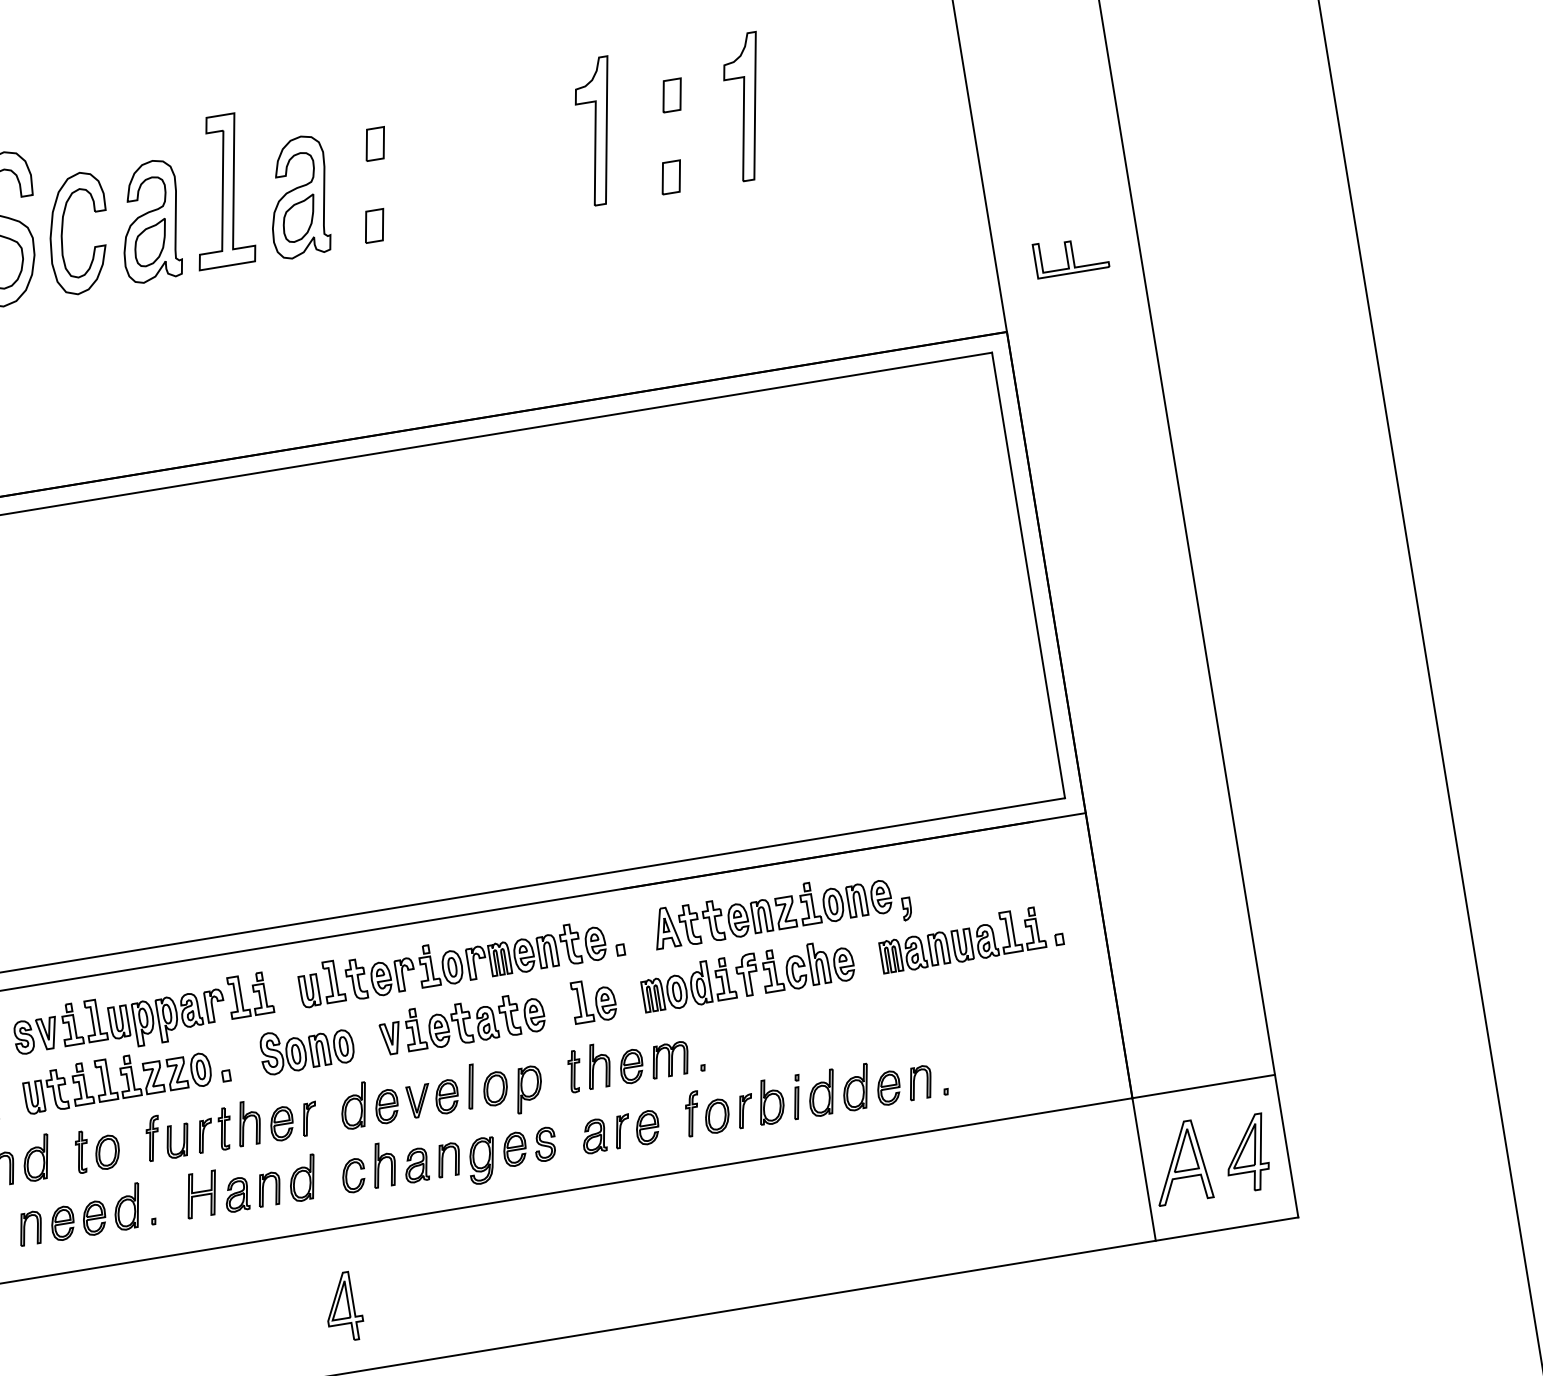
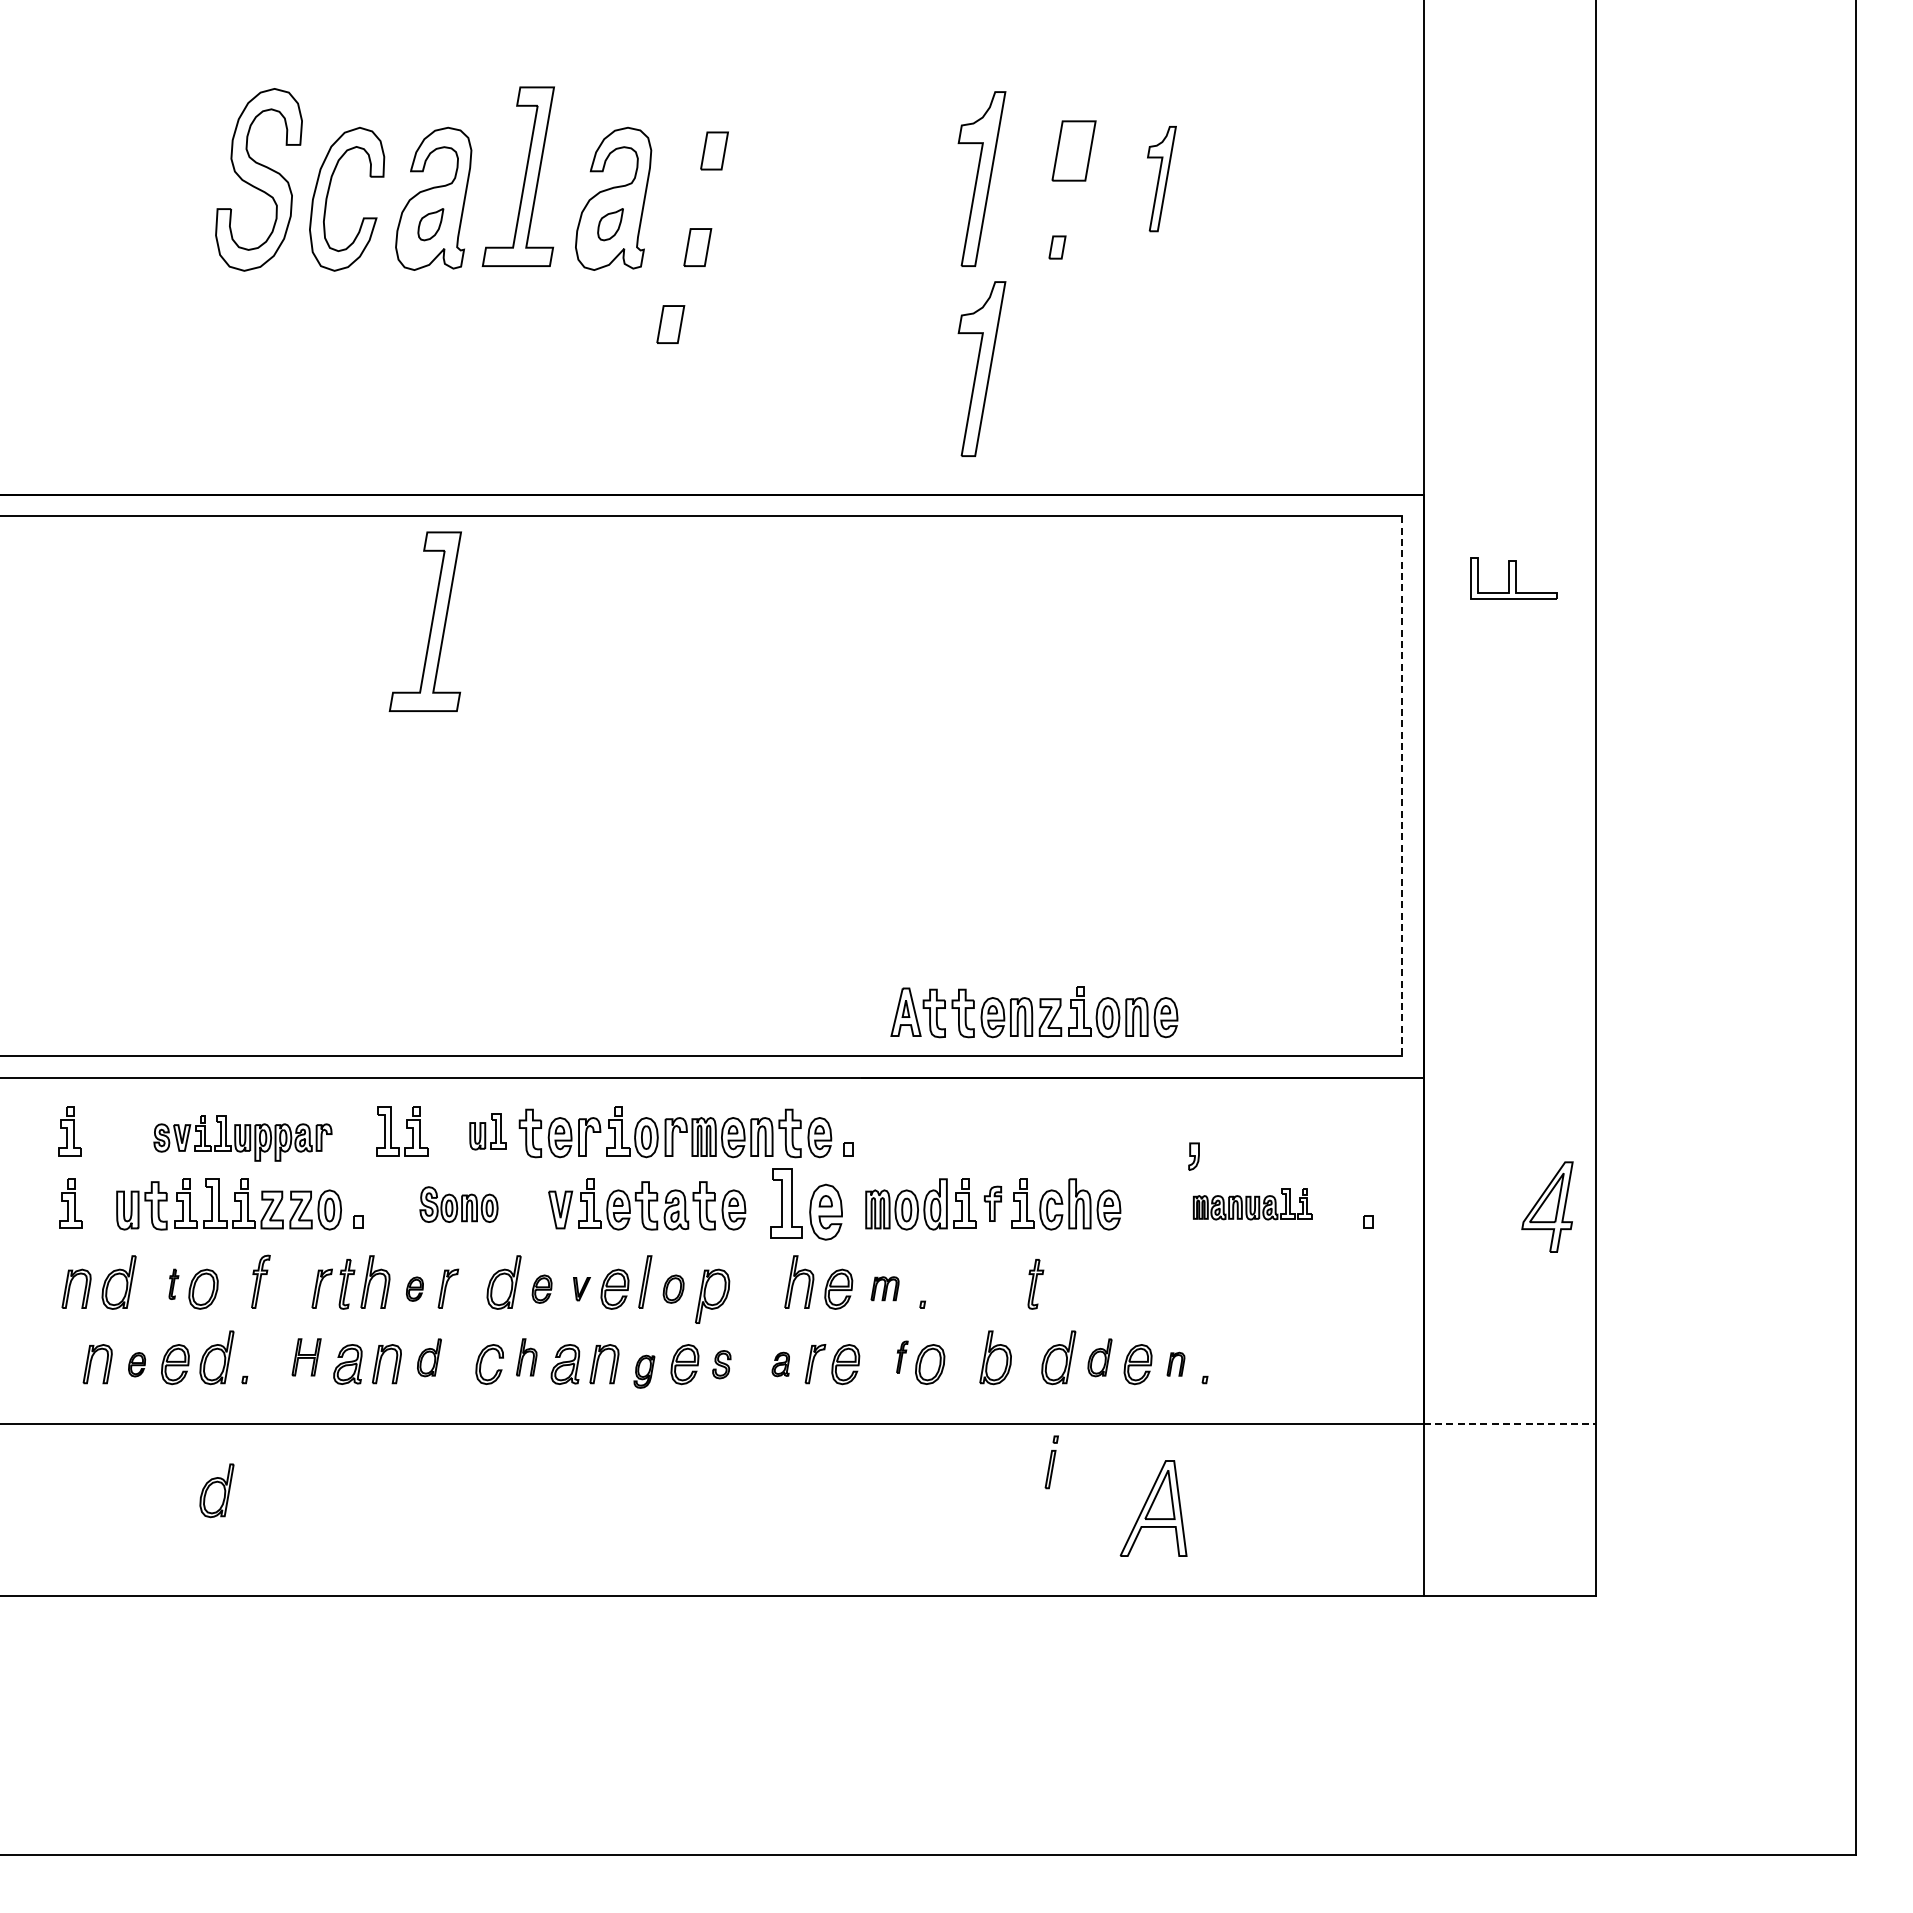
part: (672, 95) -> (1074, 150), size x1.6
part: (747, 106) -> (1161, 178), size x0.6
part: (671, 177) -> (1057, 247), size x0.6
part: (299, 218) -> (610, 224), size x0.6
part: (150, 243) -> (430, 224), size x0.6
part: (1070, 256) -> (1513, 578), moved
part: (625, 287) -> (981, 368), added
part: (362, 293) -> (670, 324), added
part: (205, 570) -> (431, 621), added
line: (1028, 575) -> (1402, 786), solid -> dashed
part: (772, 910) -> (1034, 1012), moved
part: (961, 940) -> (1252, 1204), size x0.6
part: (746, 974) -> (992, 1203), size x0.7
part: (320, 983) -> (487, 1131), size x0.7
part: (593, 1000) -> (806, 1204), size x1.4
part: (119, 1022) -> (242, 1138), size x0.7
part: (306, 1047) -> (458, 1204), size x0.7
part: (669, 1059) -> (884, 1288), size x0.6
part: (574, 1071) -> (1035, 1284), moved
part: (919, 1083) -> (1175, 1364), size x0.6
line: (1204, 1086) -> (1510, 1423), solid -> dashed
part: (856, 1087) -> (1099, 1357), size x0.7
part: (495, 1088) -> (673, 1288), size x0.7
part: (796, 1097) -> (1051, 1462), moved
part: (419, 1100) -> (581, 1288), size x0.6
part: (386, 1106) -> (541, 1288), size x0.7
part: (745, 1111) -> (964, 1364), removed
part: (693, 1114) -> (902, 1357), size x0.6
part: (281, 1123) -> (414, 1288), size x0.6
part: (593, 1136) -> (780, 1364), size x0.6
part: (183, 1140) -> (295, 1289), removed
part: (545, 1144) -> (721, 1364), size x0.7
part: (82, 1152) -> (173, 1284), size x0.6
part: (1246, 1153) -> (1547, 1206), moved
part: (482, 1160) -> (644, 1371), size x0.6
part: (1180, 1162) -> (1153, 1508), moved
part: (383, 1164) -> (526, 1357), size x0.7
part: (303, 1178) -> (429, 1357), size x0.7
part: (201, 1194) -> (306, 1357), size x0.7
part: (62, 1223) -> (136, 1364), size x0.6
part: (342, 1307) -> (451, 1517), removed
part: (145, 1316) -> (216, 1490), added

